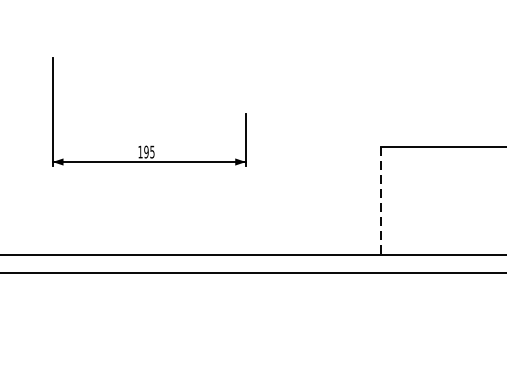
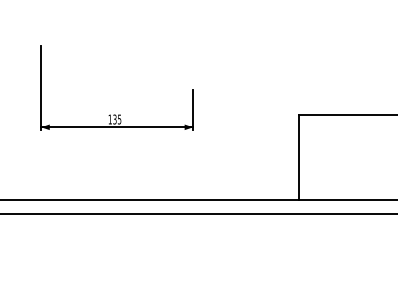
text: (145, 152) -> (114, 119), 195 -> 135
line: (380, 201) -> (298, 158), dashed -> solid

